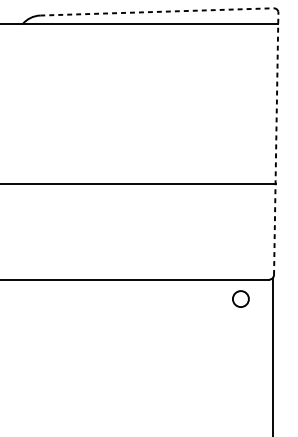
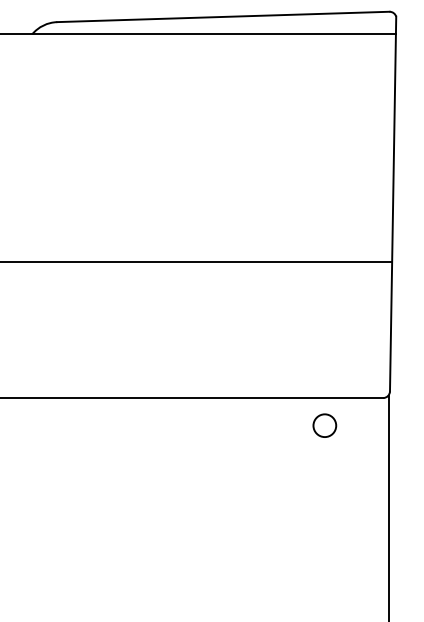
line: (157, 11) -> (223, 16), dashed -> solid
line: (276, 142) -> (393, 203), dashed -> solid
circle: (240, 298) -> (324, 425), moved

